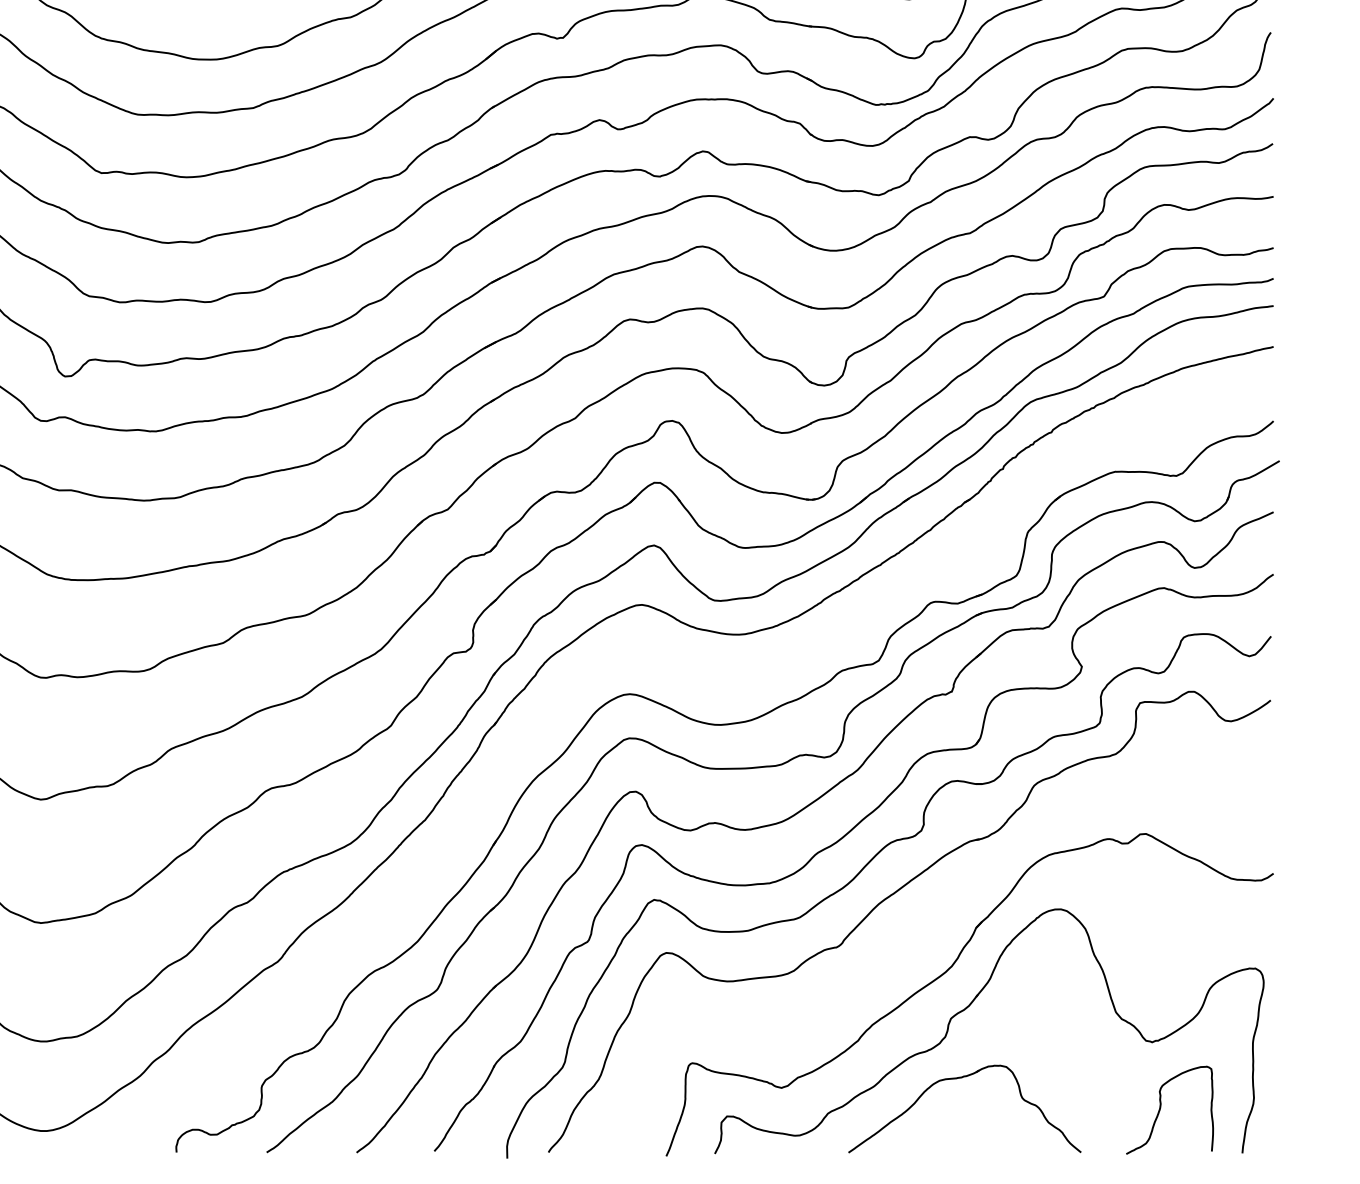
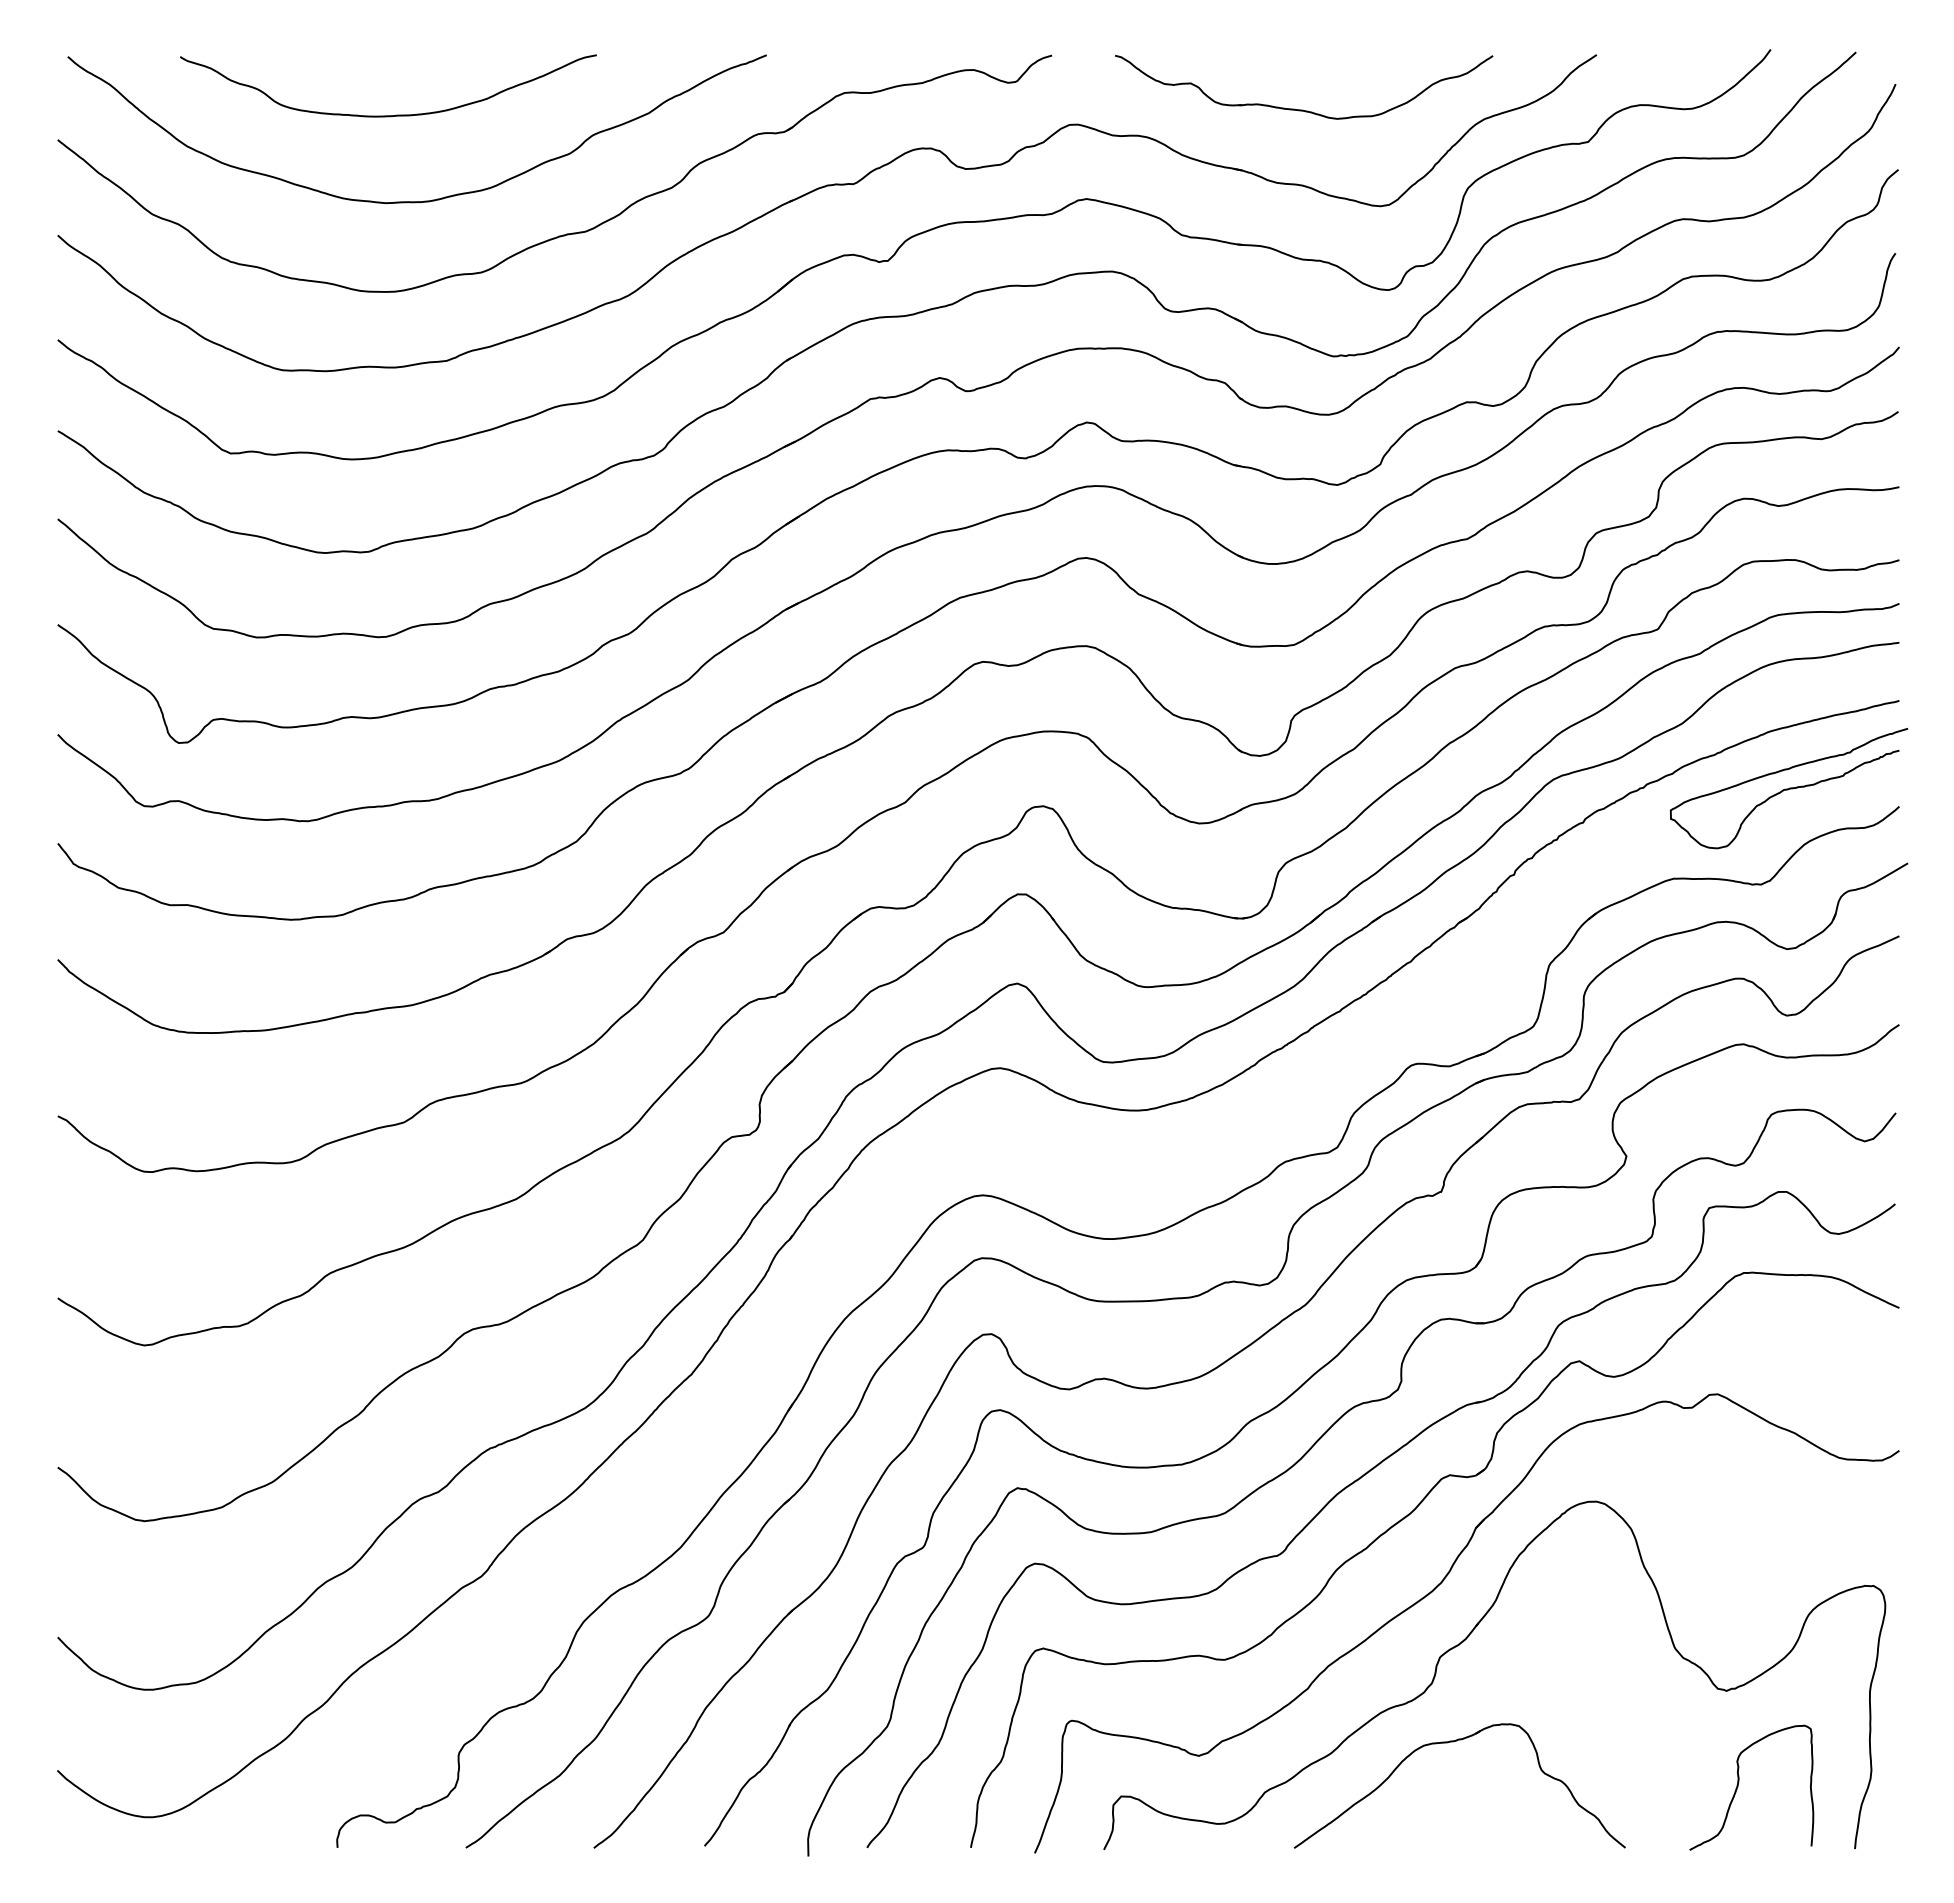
curve: (1195, 408) -> (1788, 788), added
part: (926, 921) -> (1404, 1519), added

